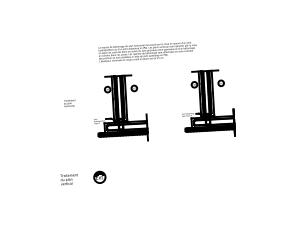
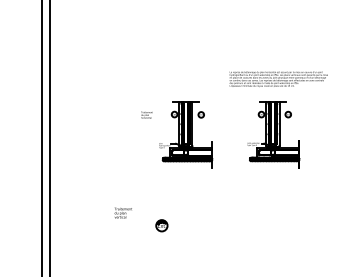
text: (147, 51) -> (278, 78), moved
text: (69, 102) -> (146, 114), moved
part: (99, 177) -> (161, 225), moved
text: (68, 178) -> (122, 212), moved

